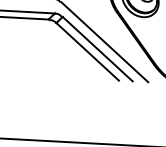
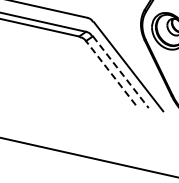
line: (98, 49) -> (121, 72), solid -> dashed
line: (87, 52) -> (110, 73), solid -> dashed

